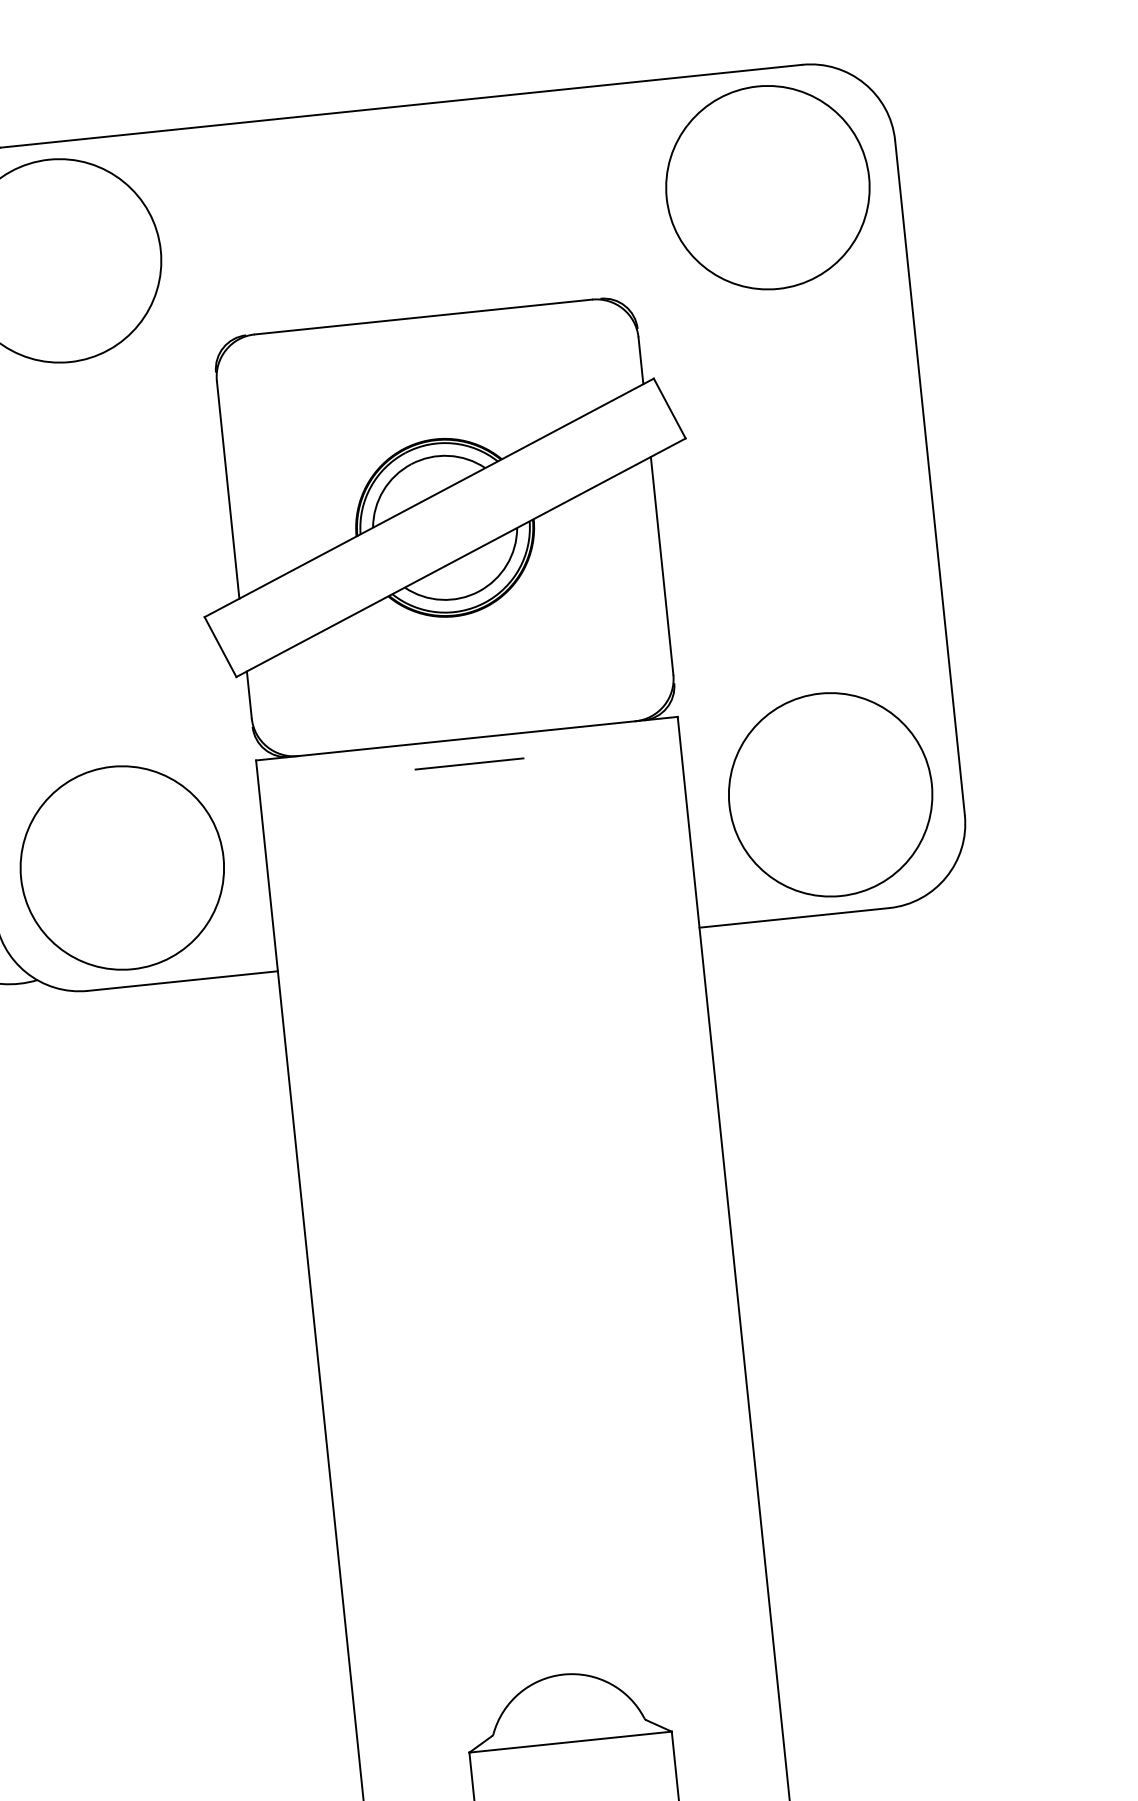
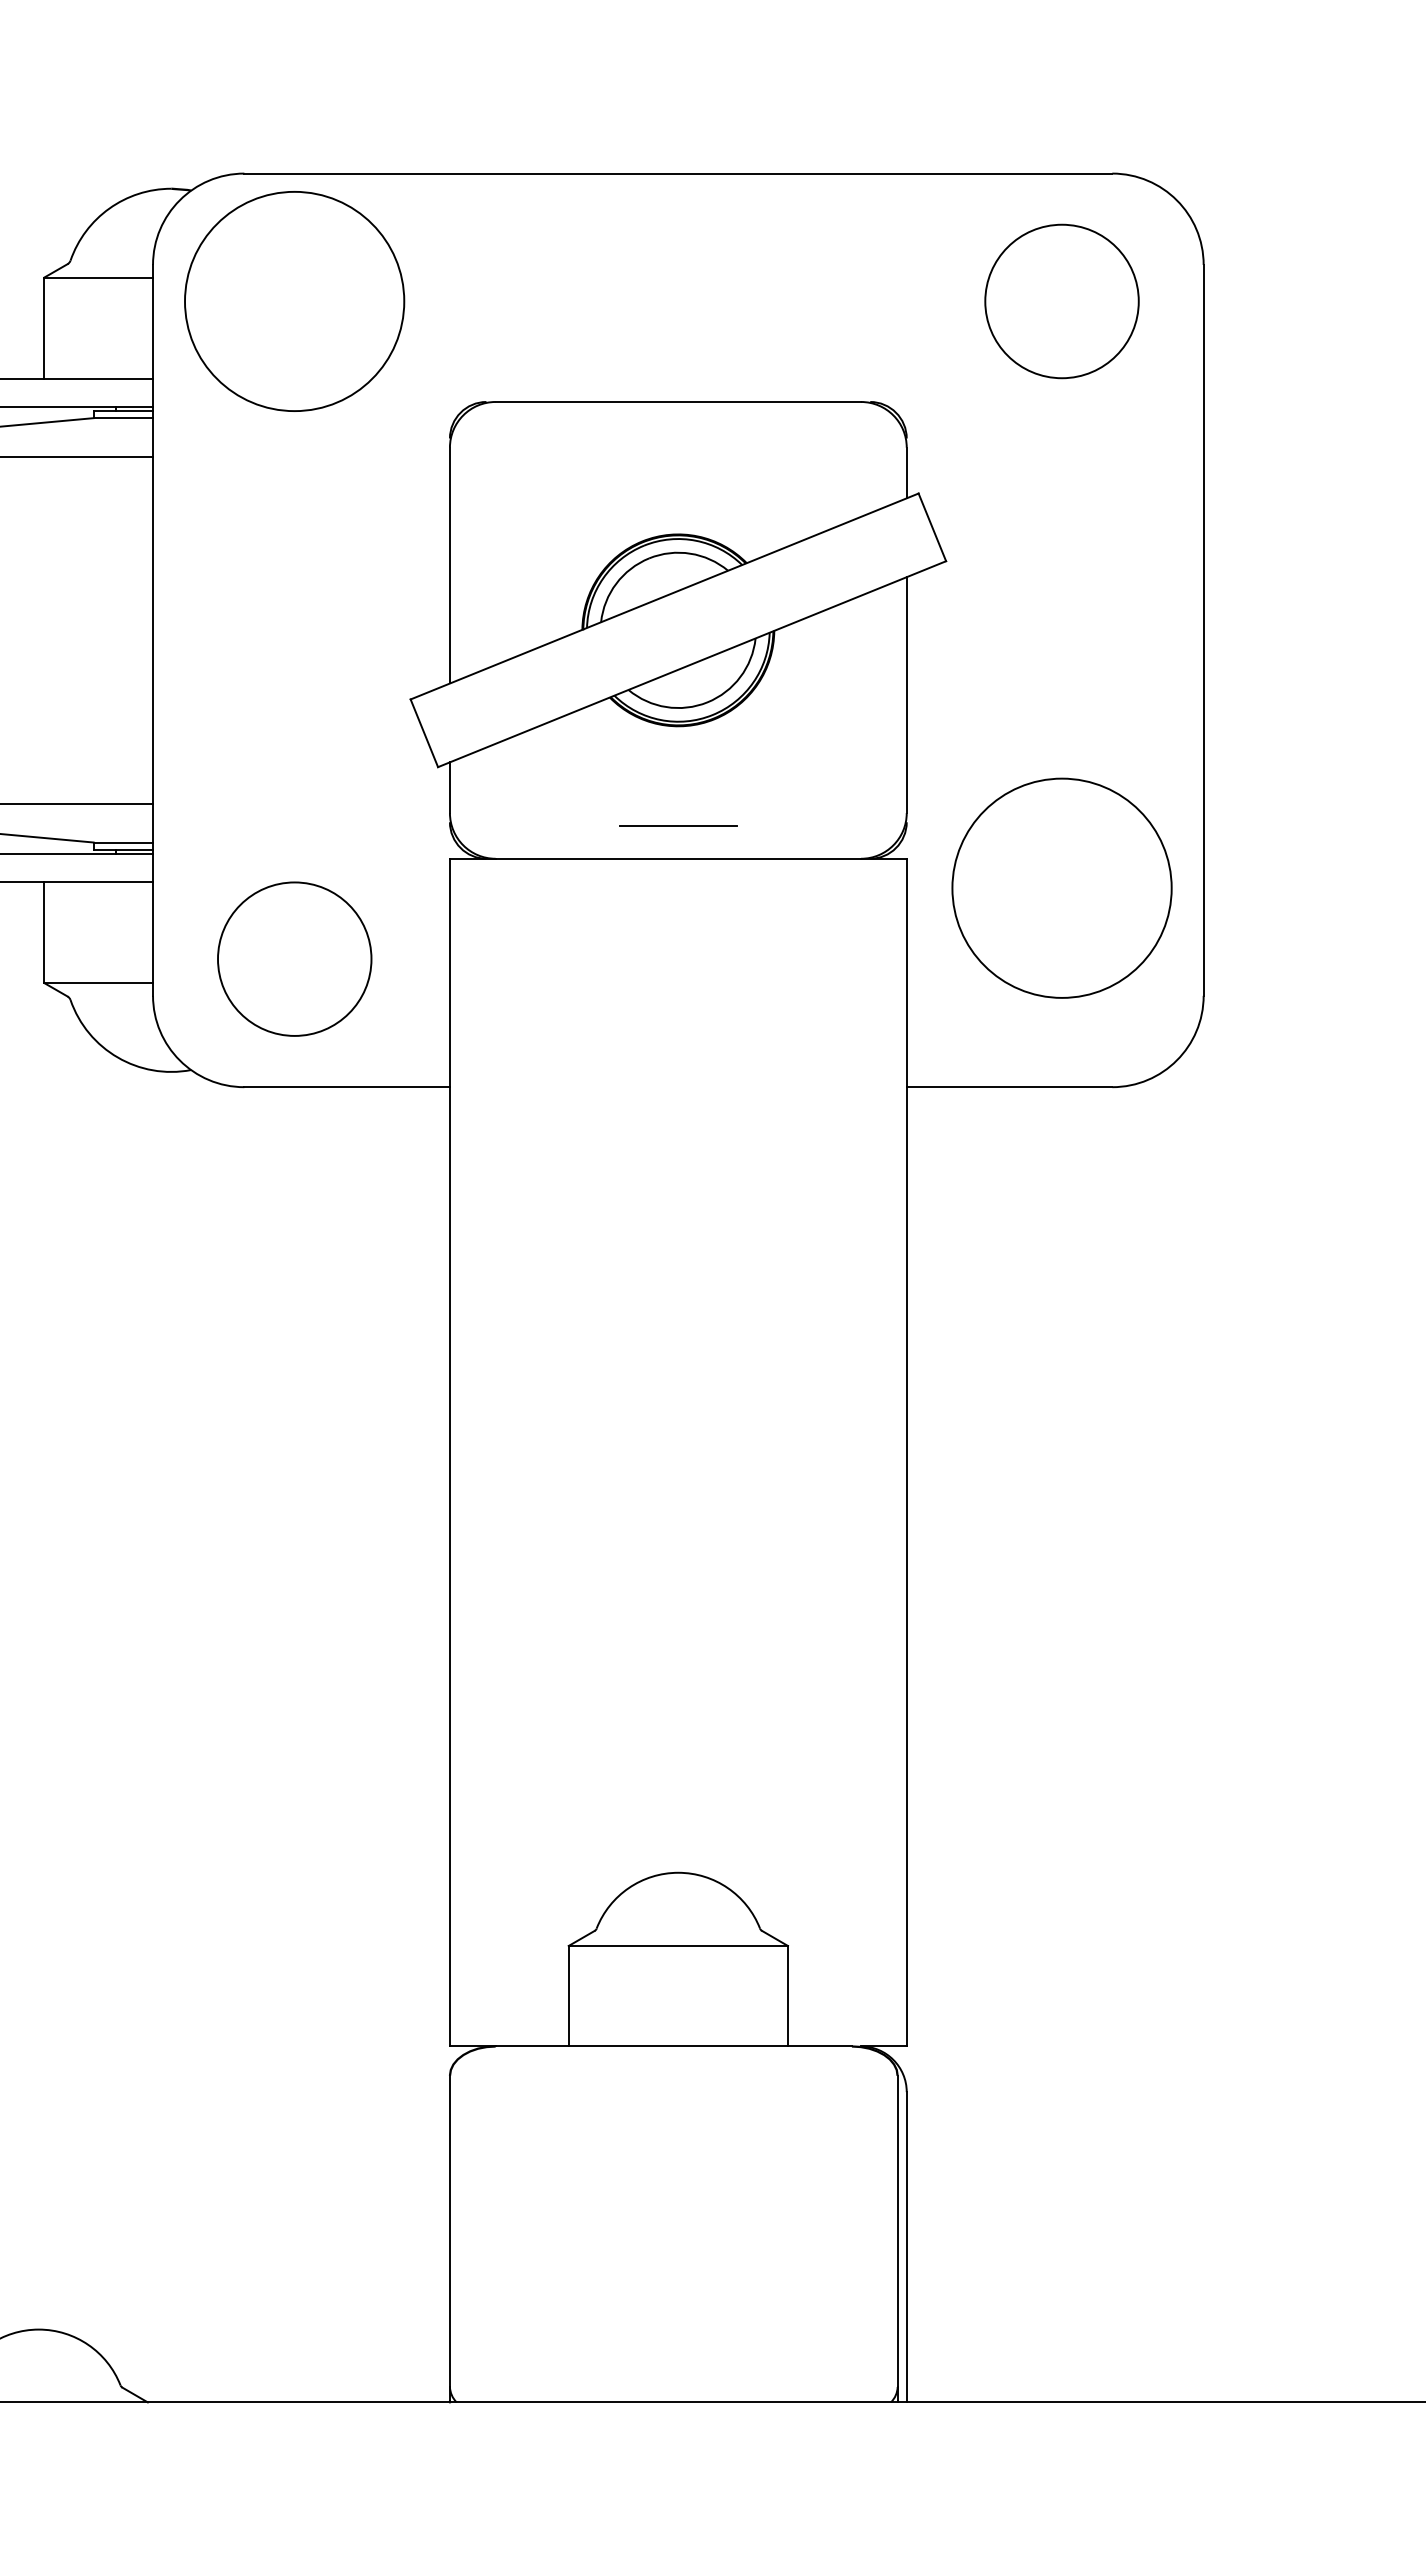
circle: (767, 187) -> (1061, 301), size x0.7
line: (469, 763) -> (678, 825), moved
circle: (830, 794) -> (1061, 887), moved
circle: (122, 867) -> (294, 958), size x0.7

